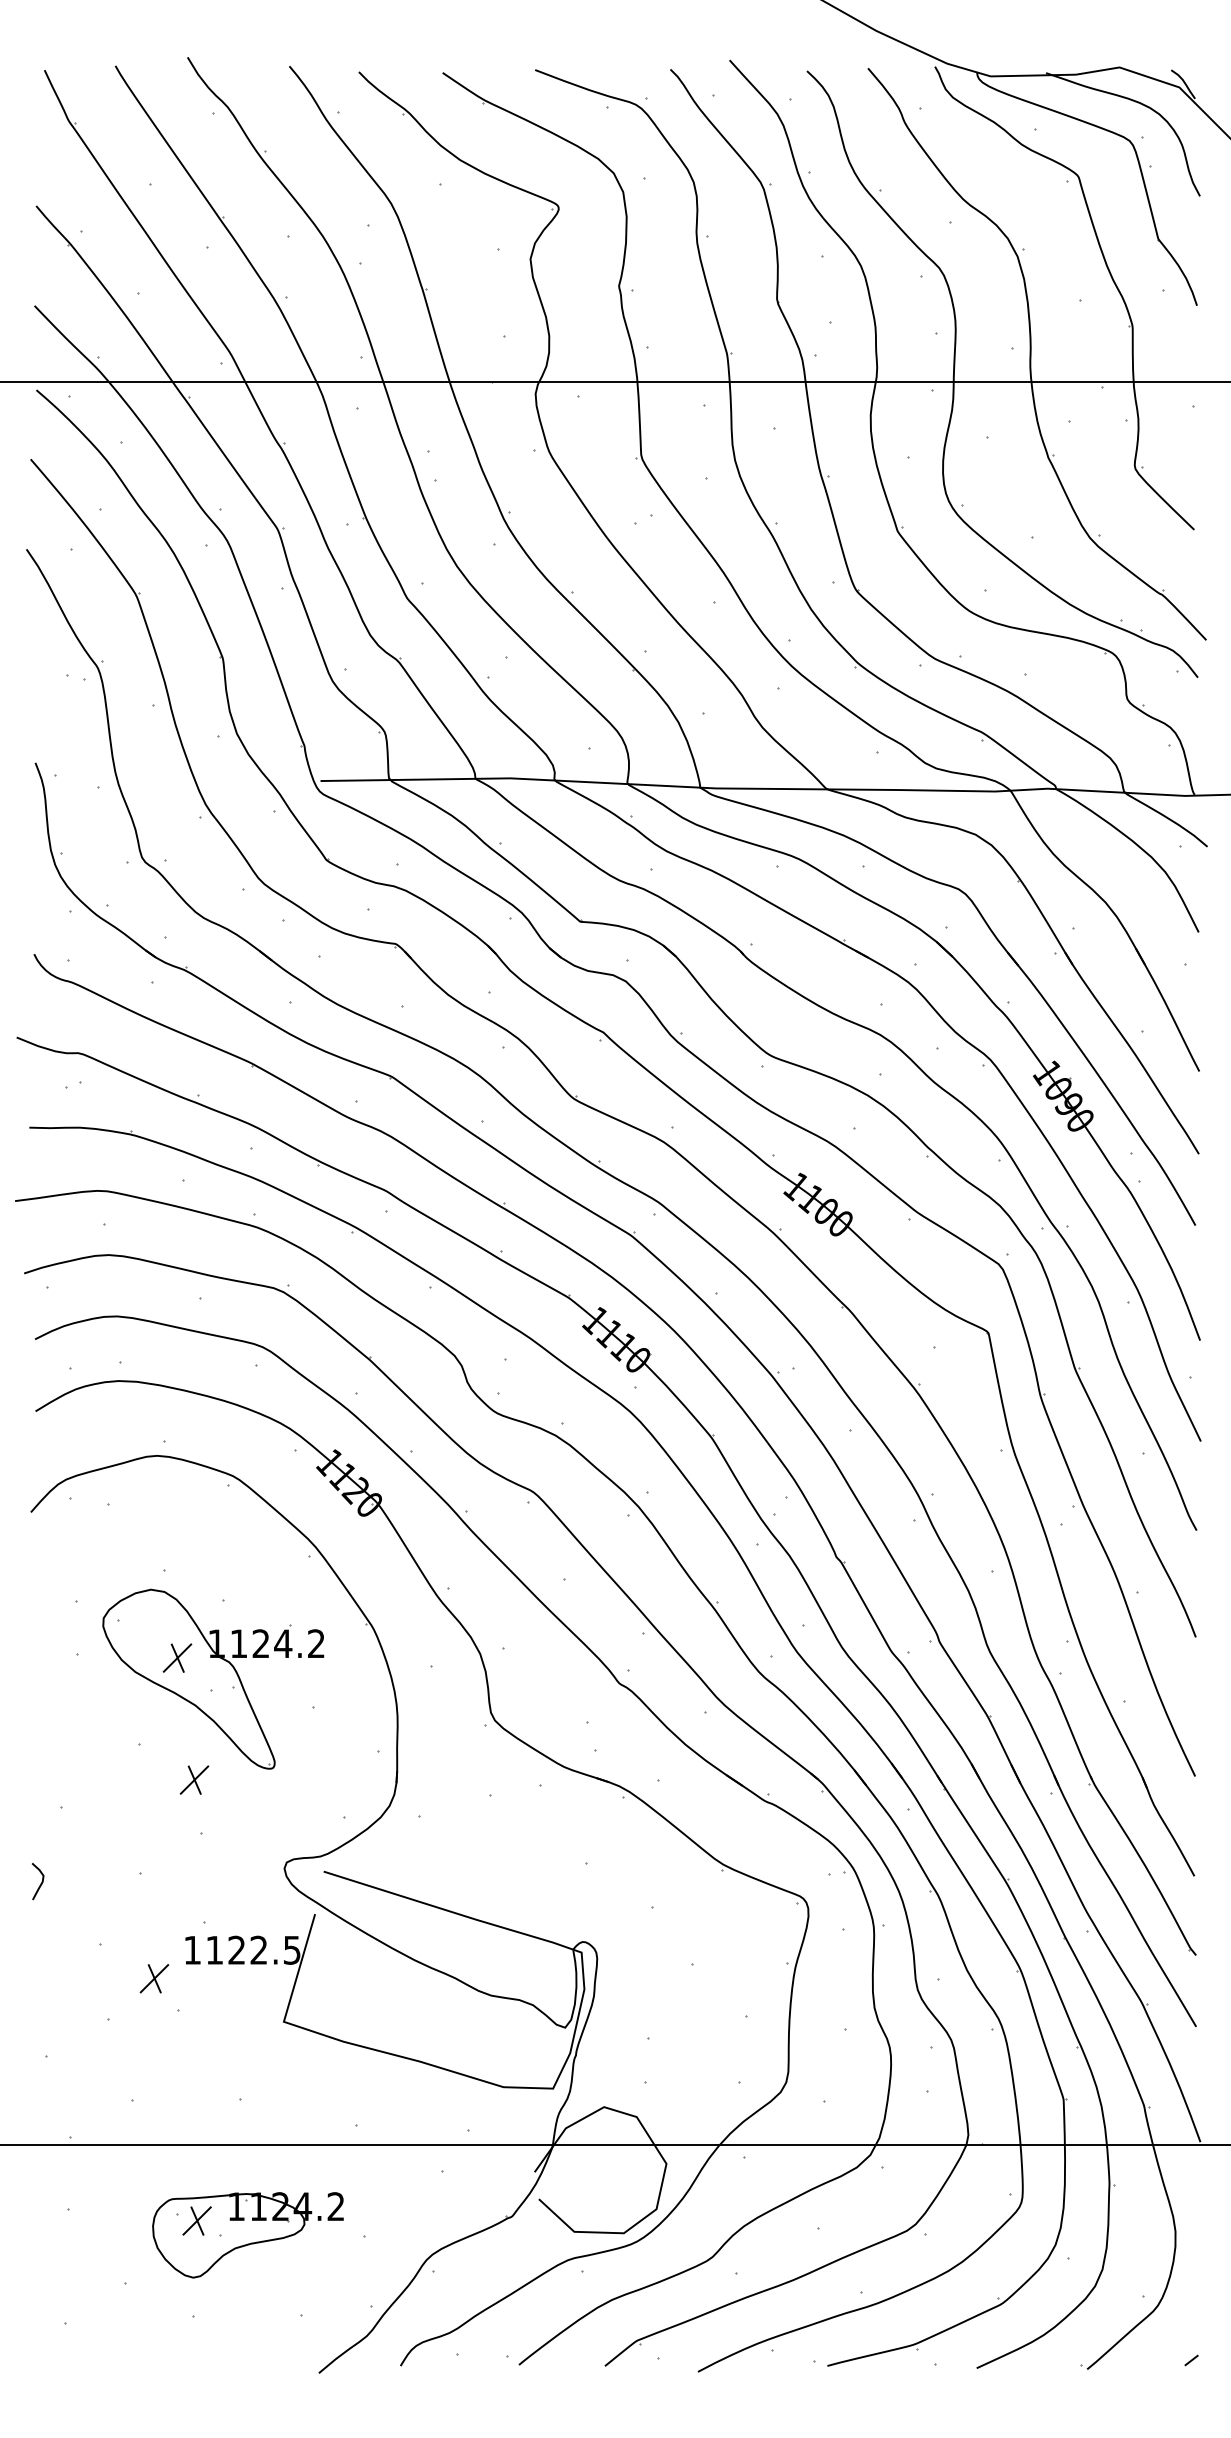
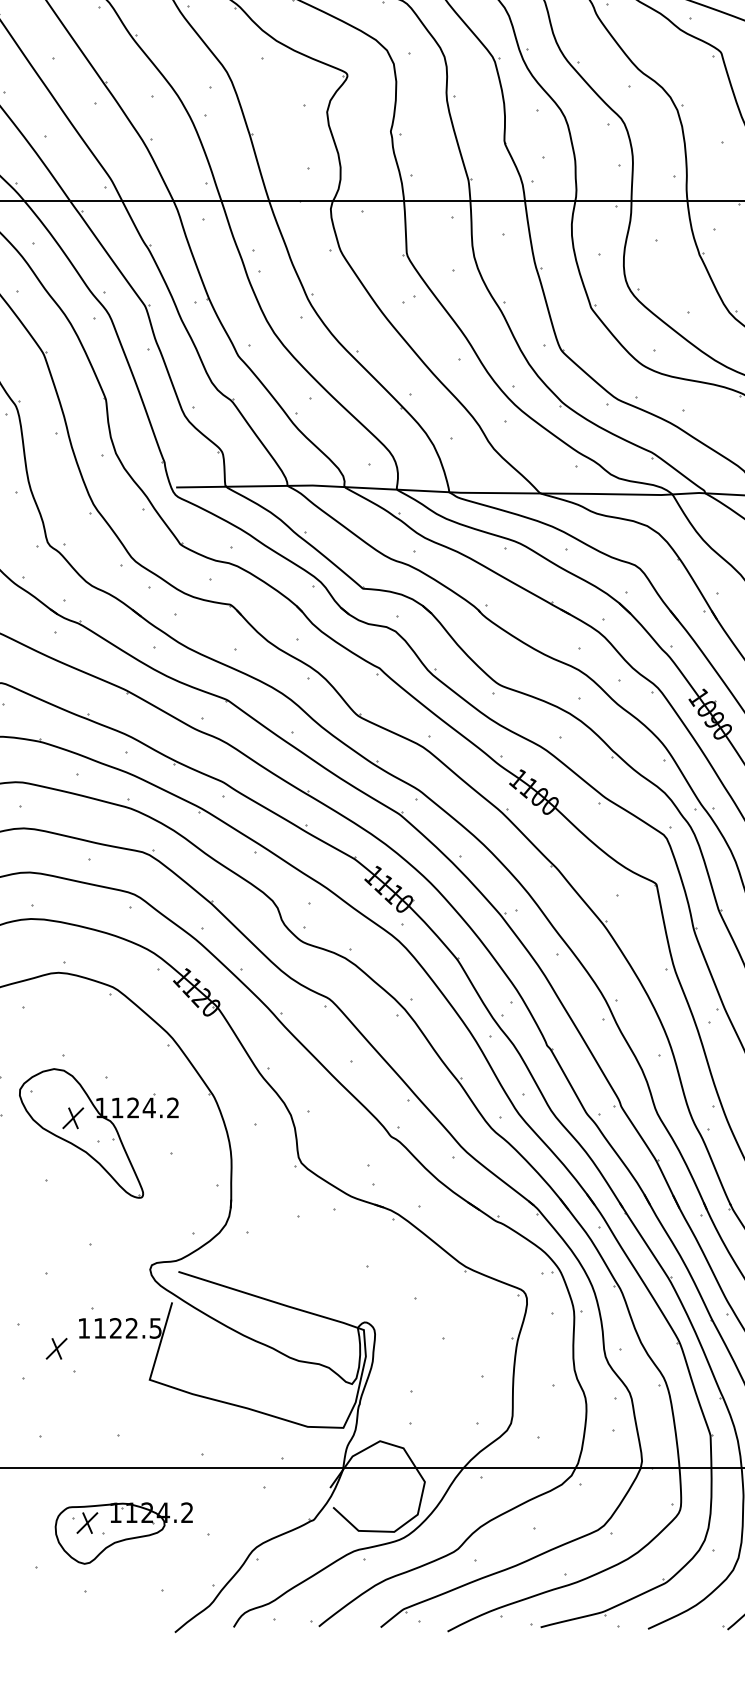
part: (194, 1779) -> (85, 1205), removed

